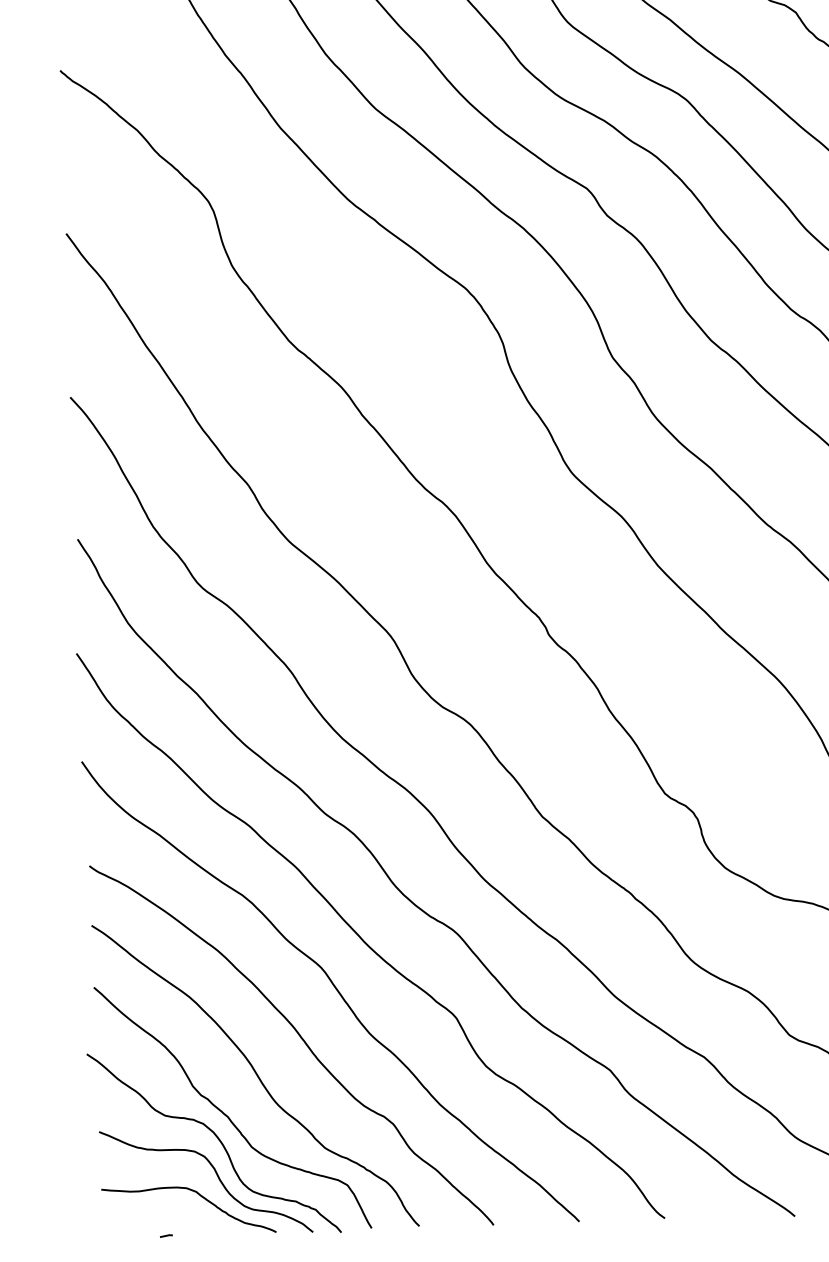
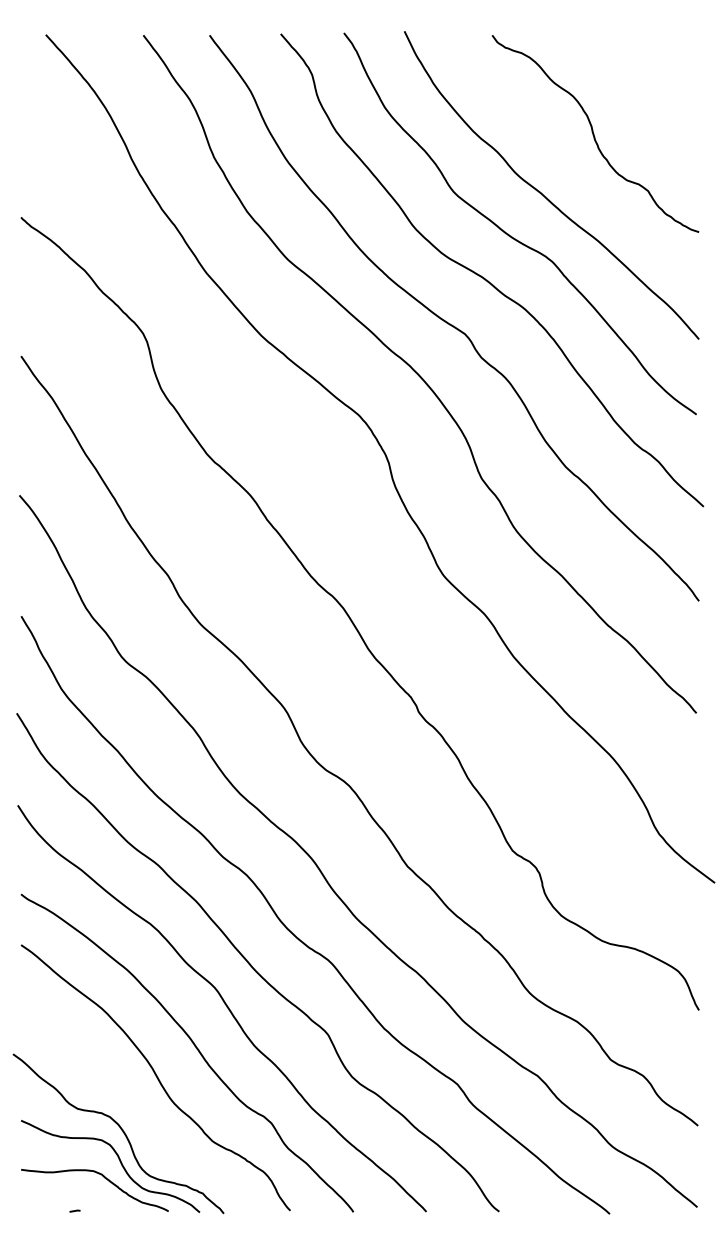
curve: (226, 1114) -> (129, 1109), removed

